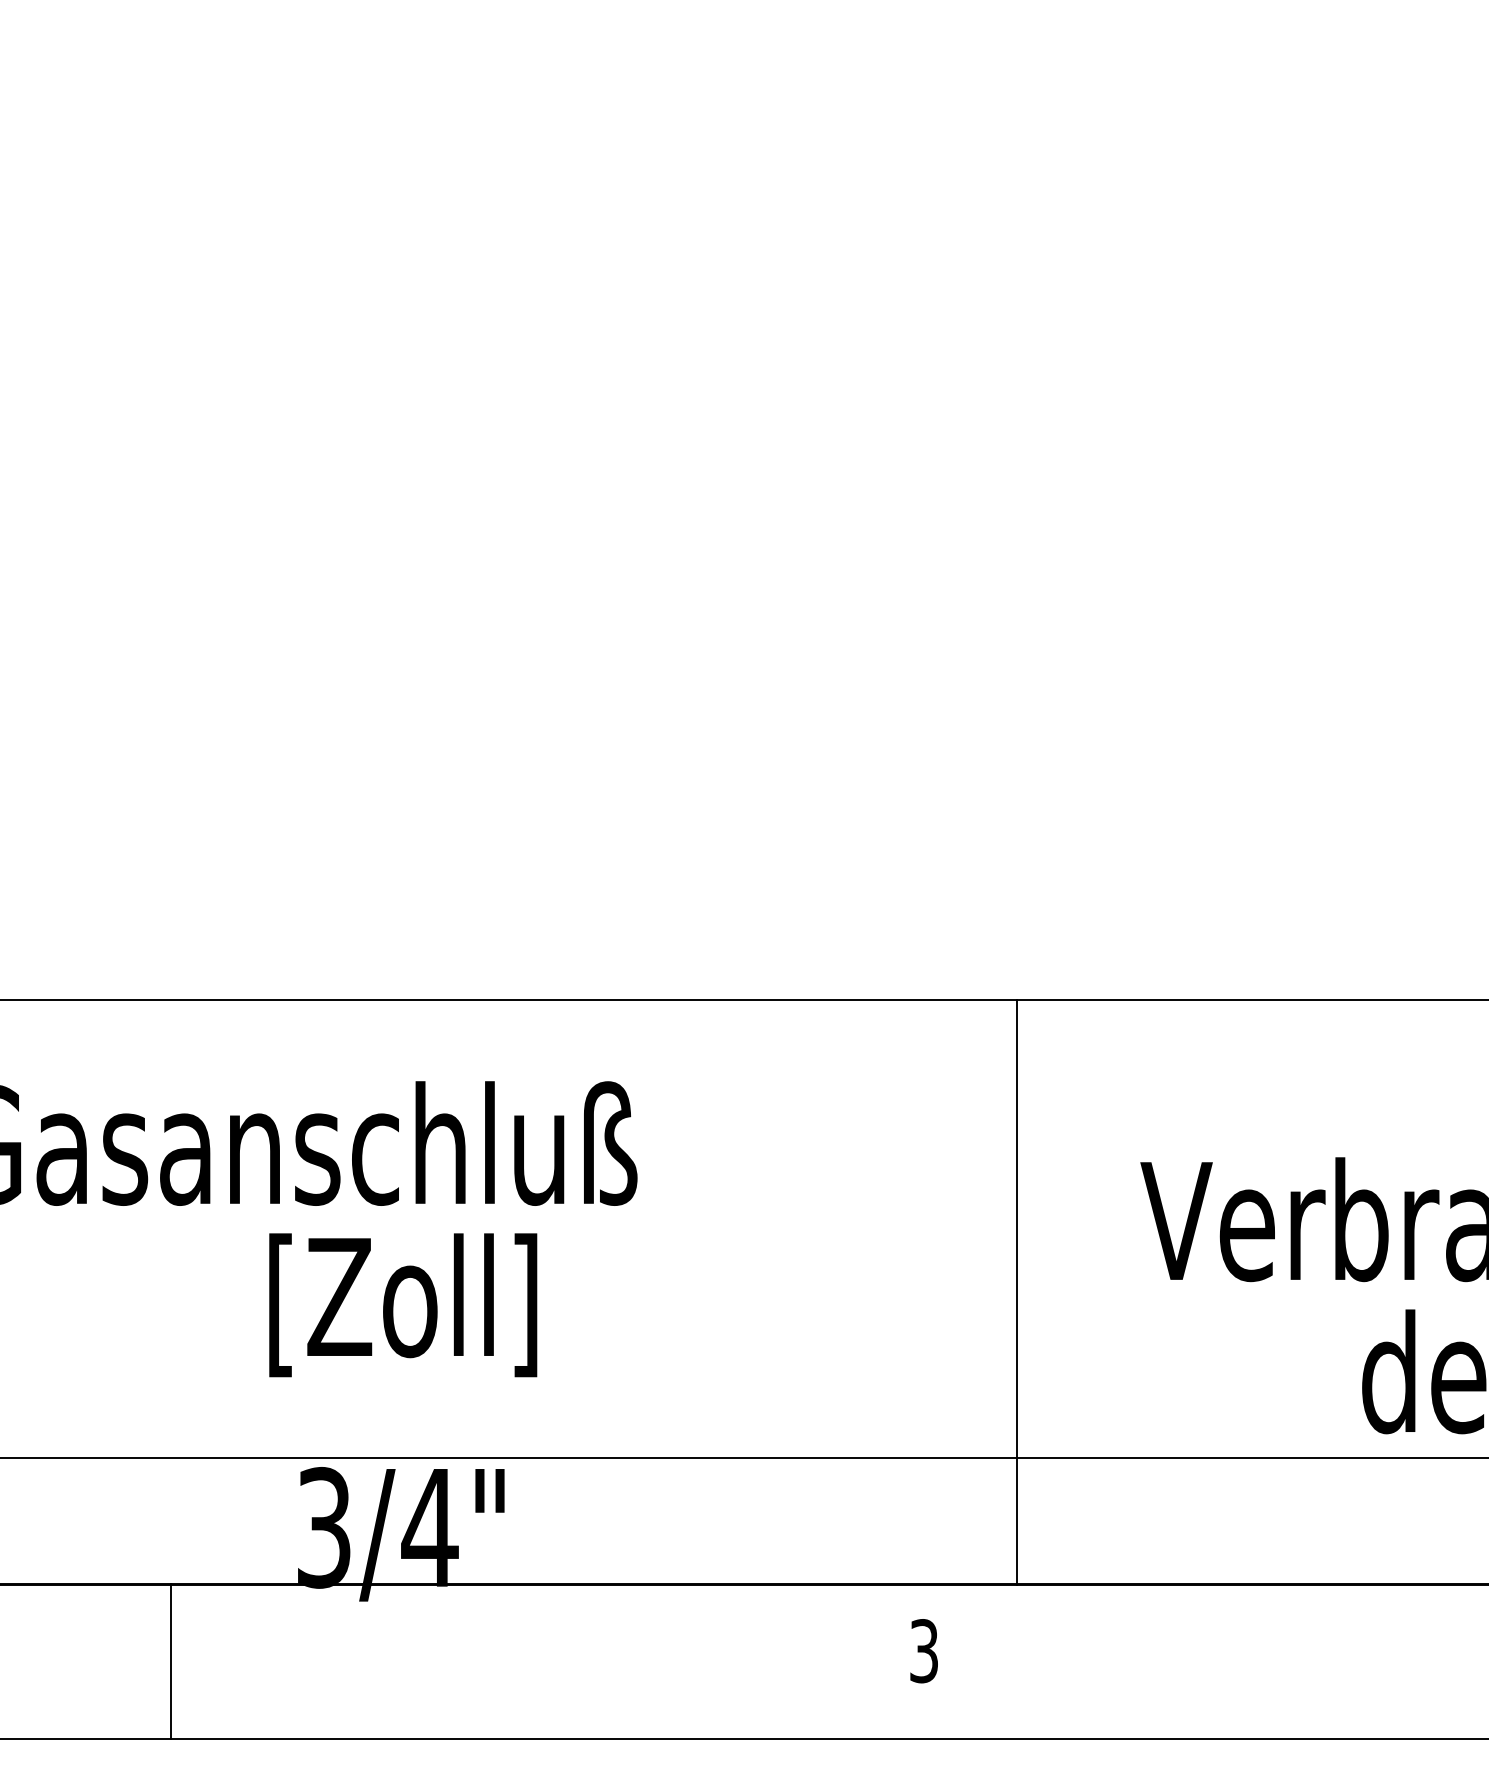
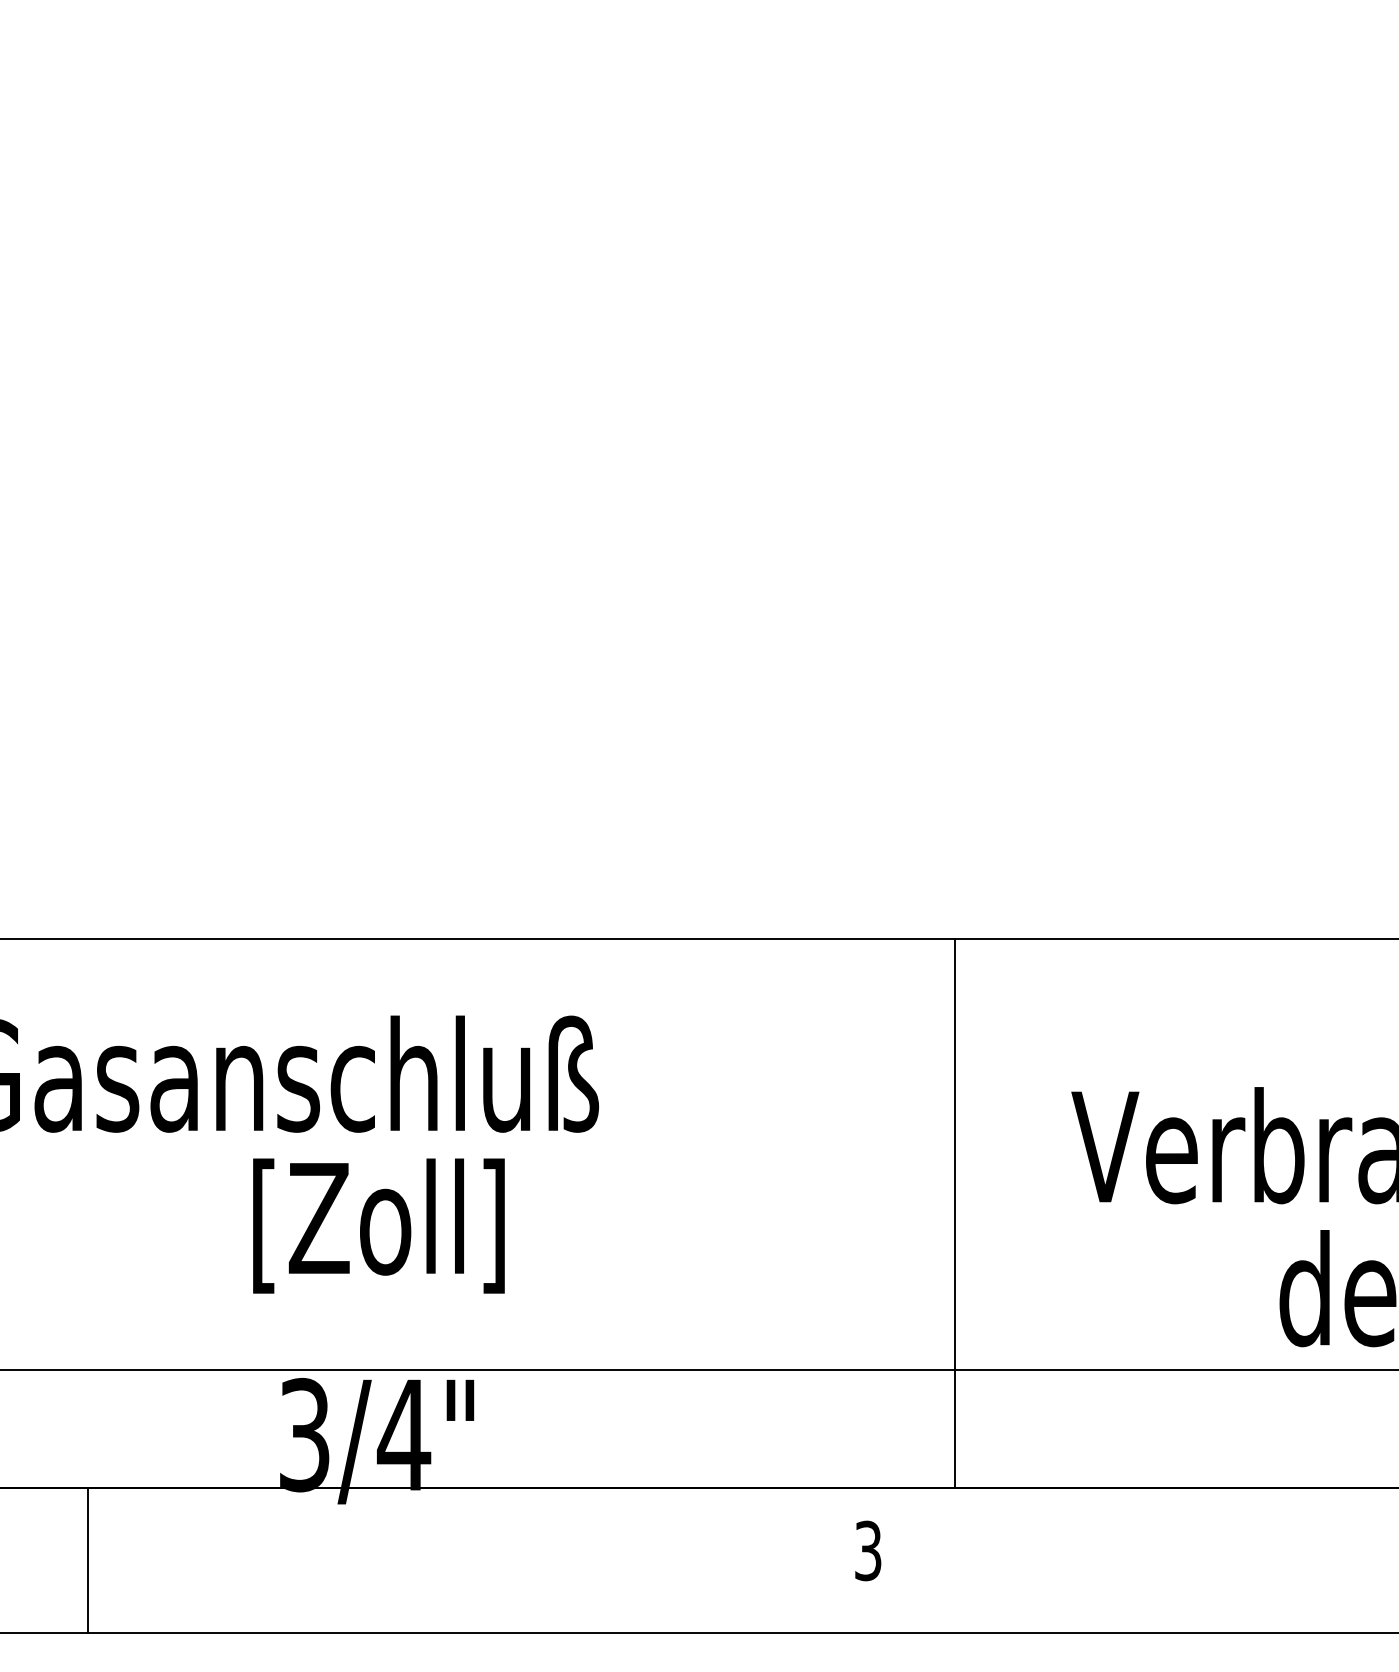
line: (170, 1661) -> (88, 1560), moved

